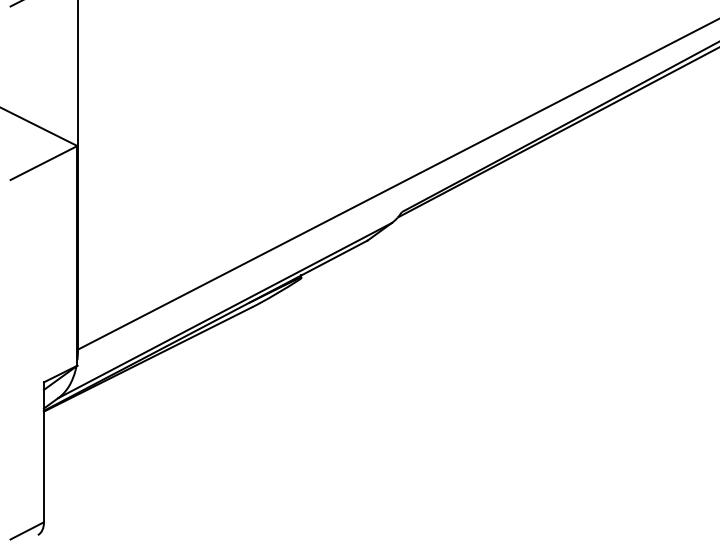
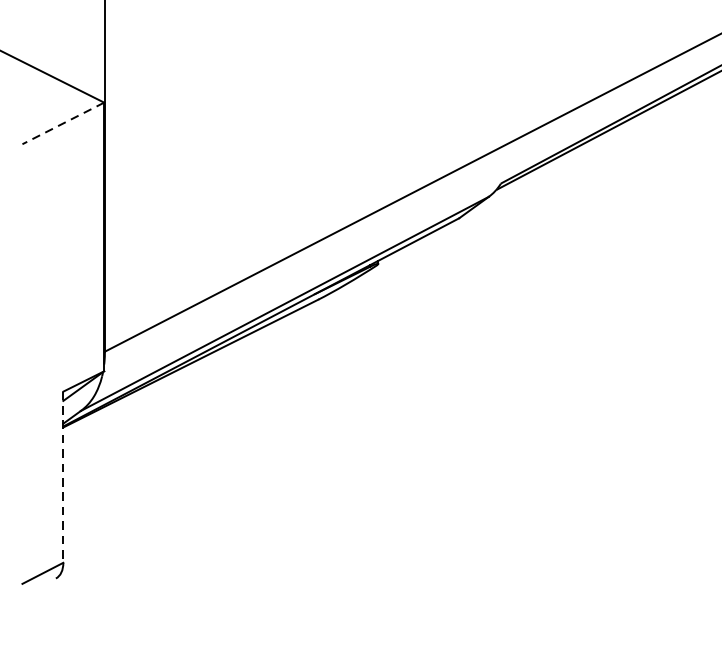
line: (43, 163) -> (62, 124), solid -> dashed
line: (43, 452) -> (62, 477), solid -> dashed

